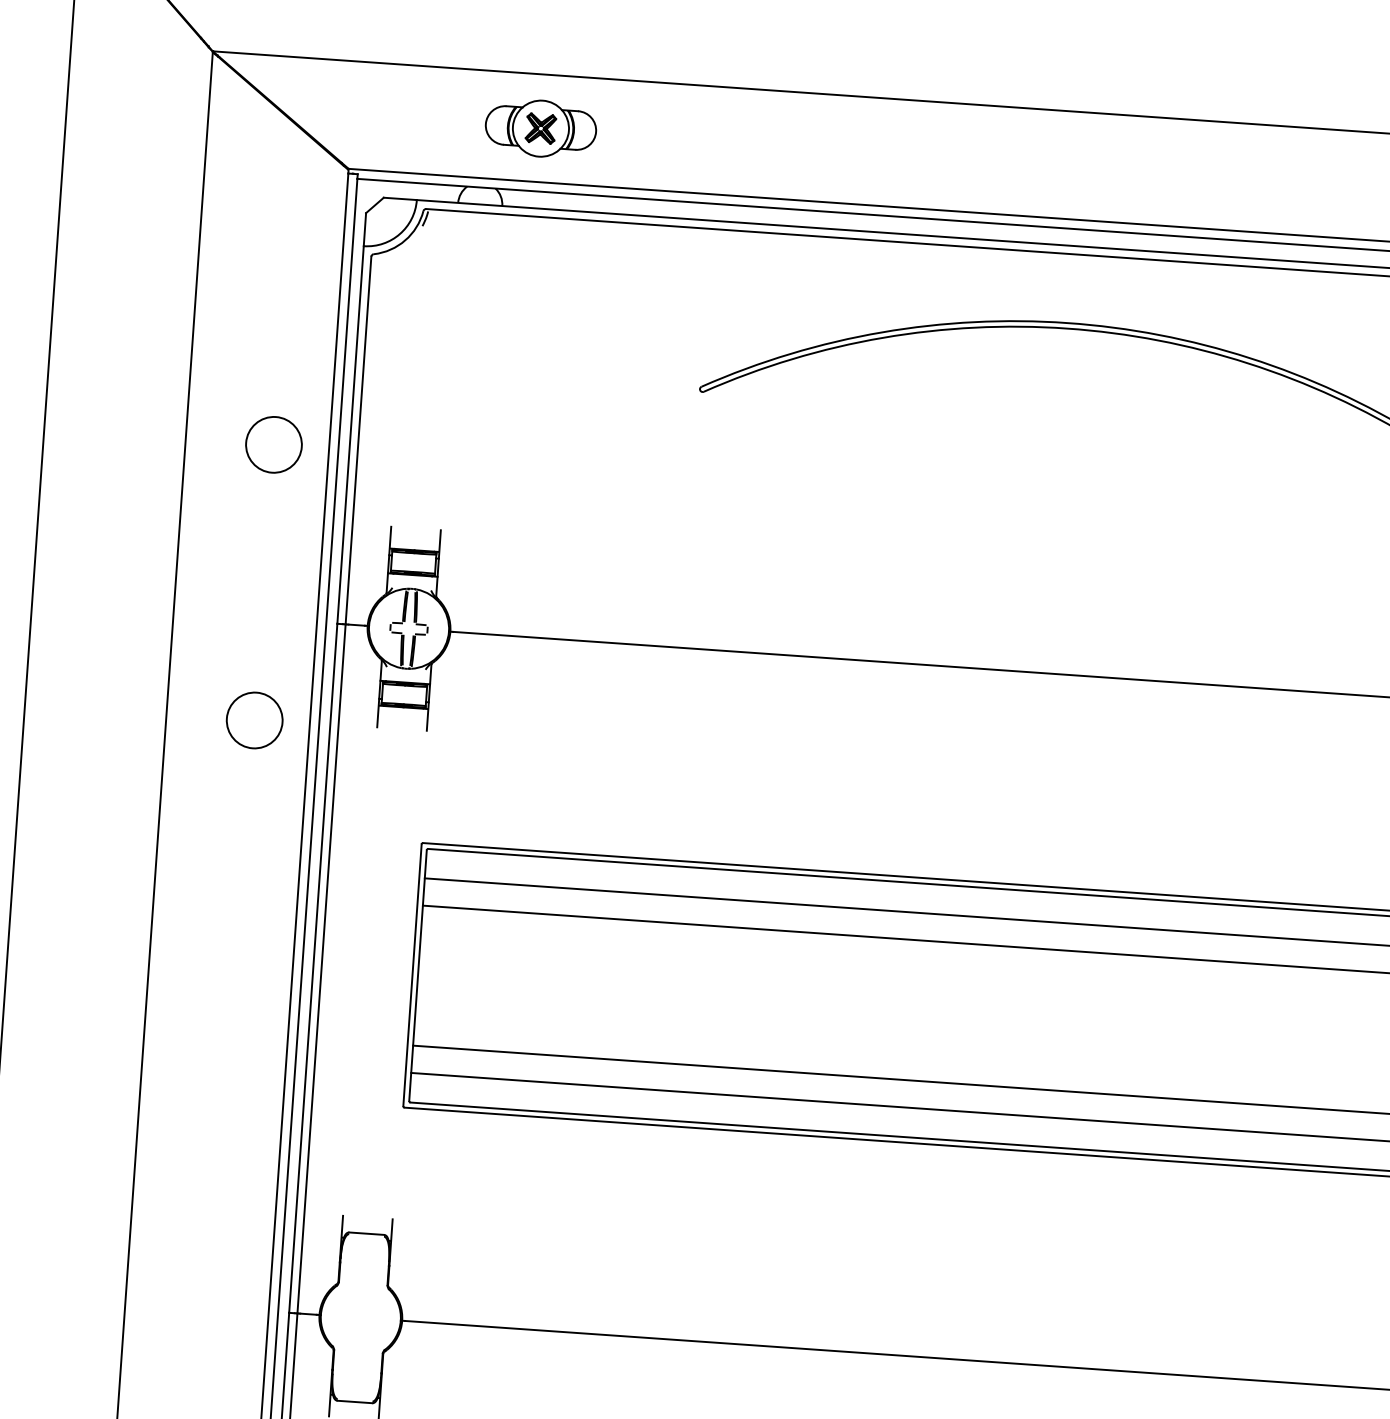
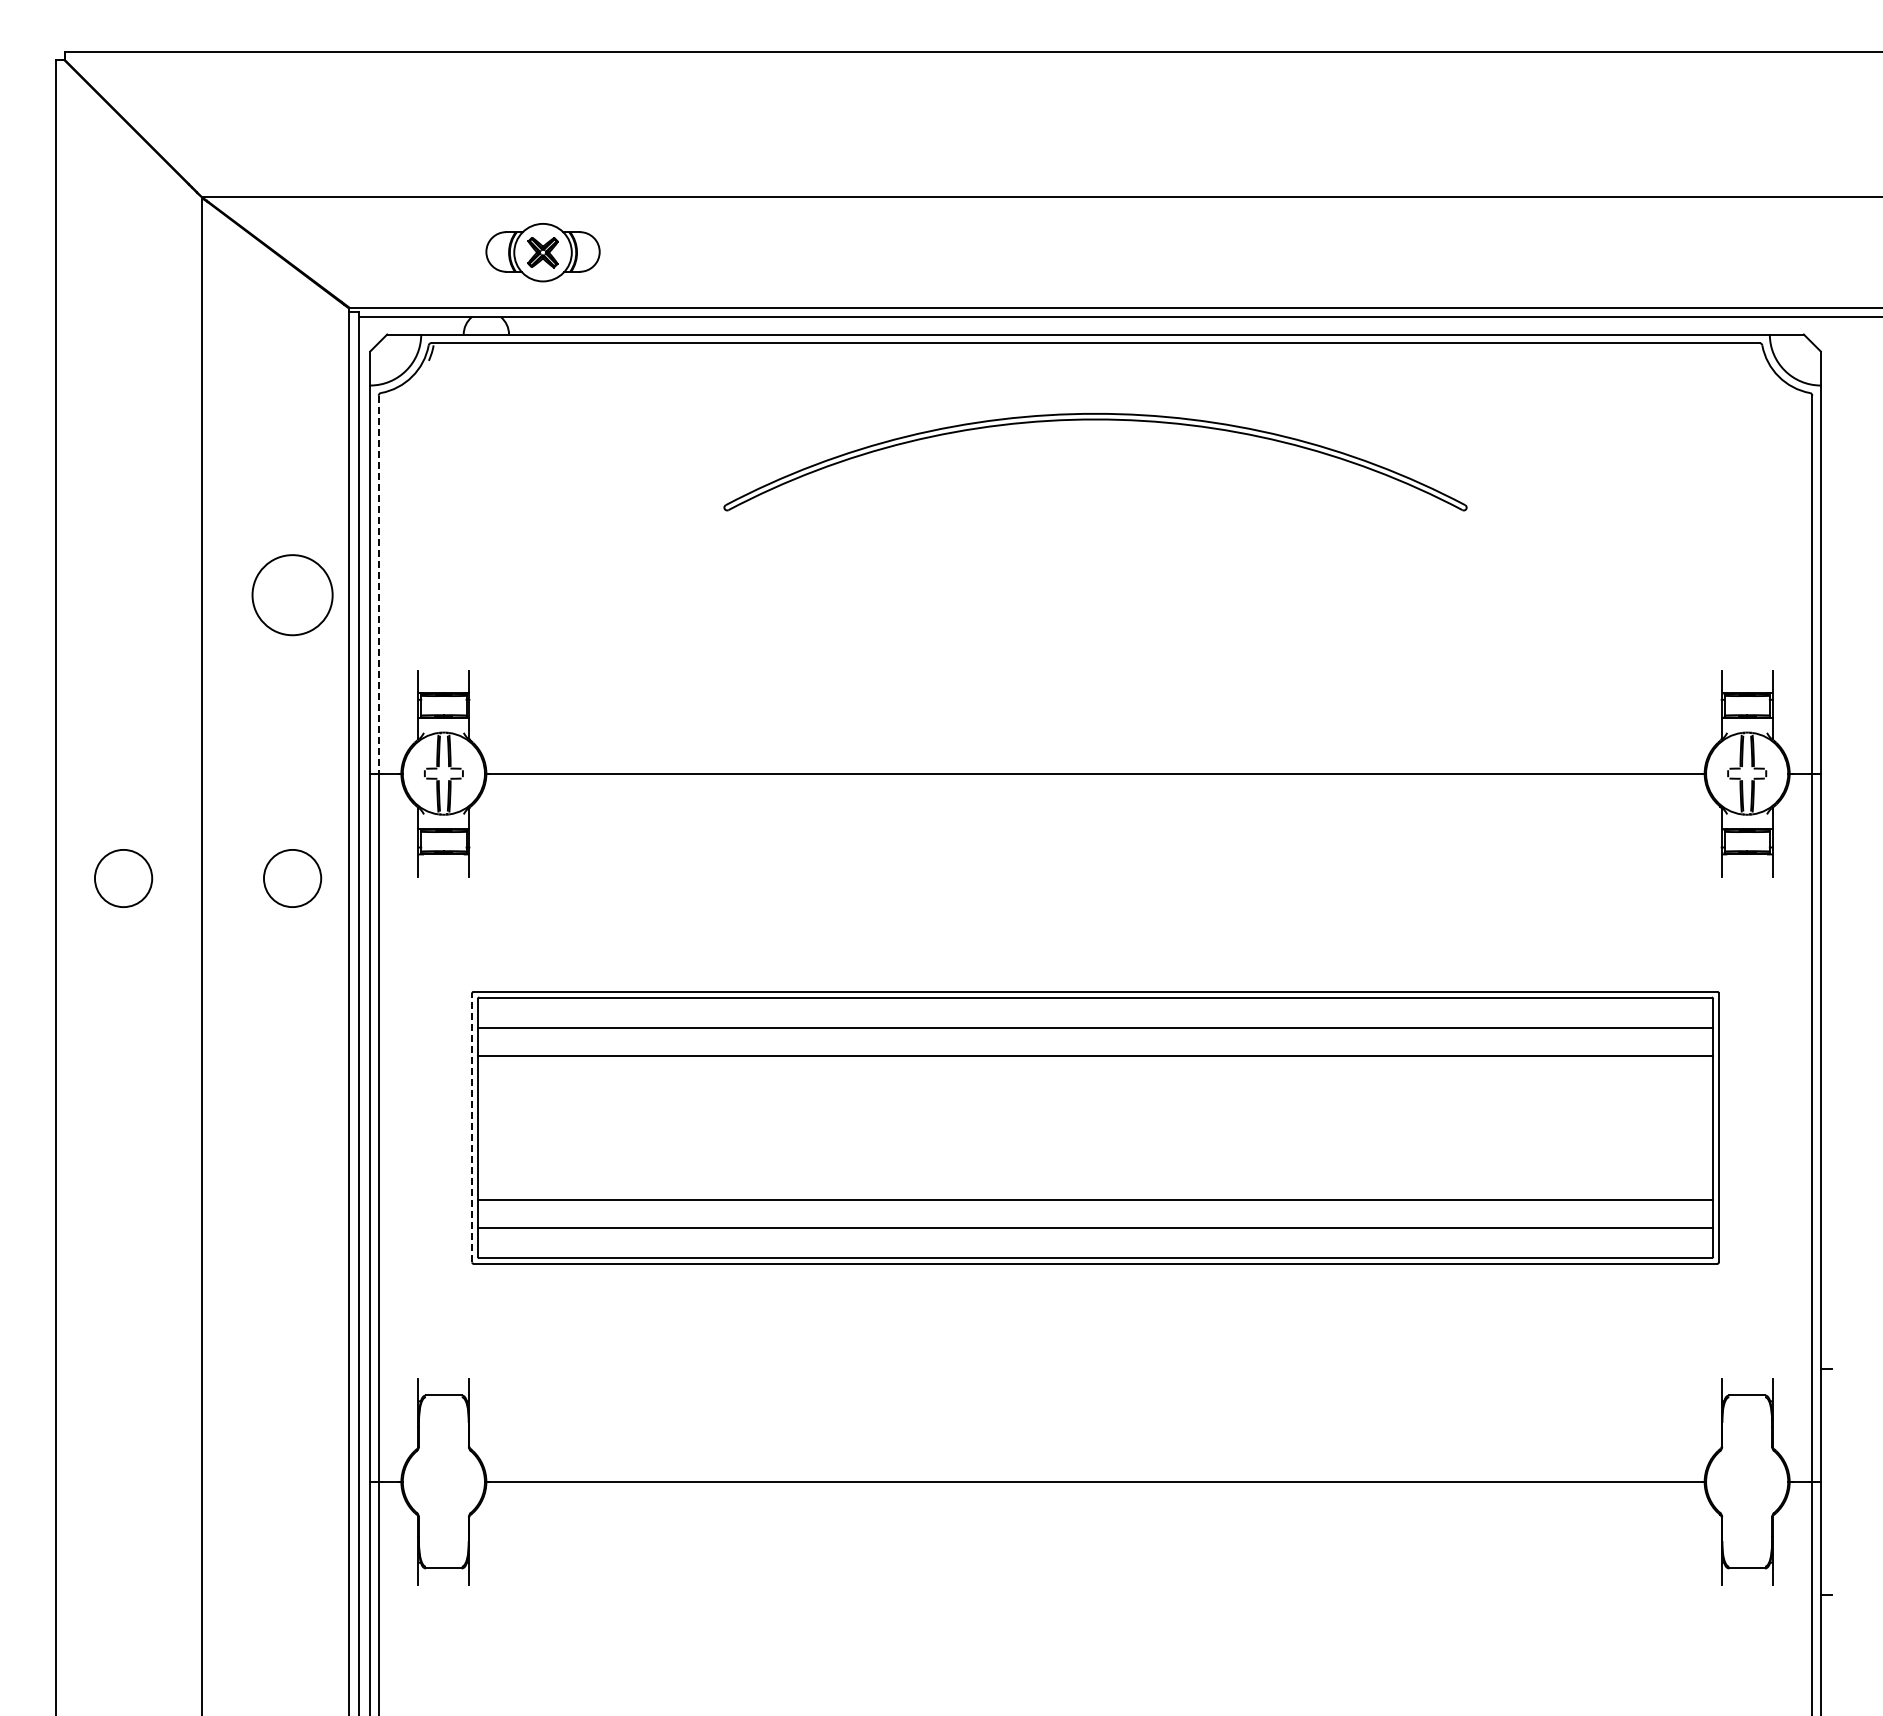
line: (358, 440) -> (378, 584), solid -> dashed
circle: (273, 444) -> (292, 594), size x1.4
circle: (90, 708) -> (123, 878), added
line: (412, 974) -> (472, 1127), solid -> dashed

